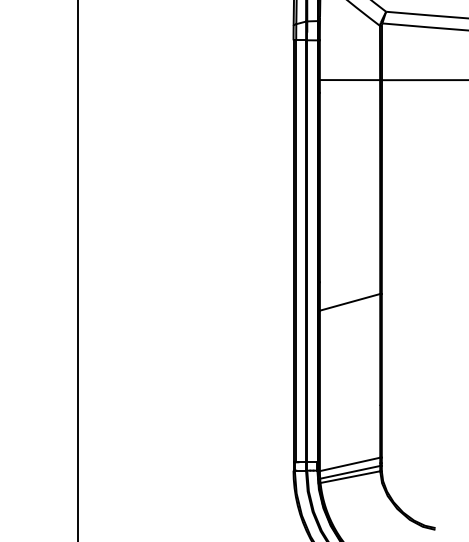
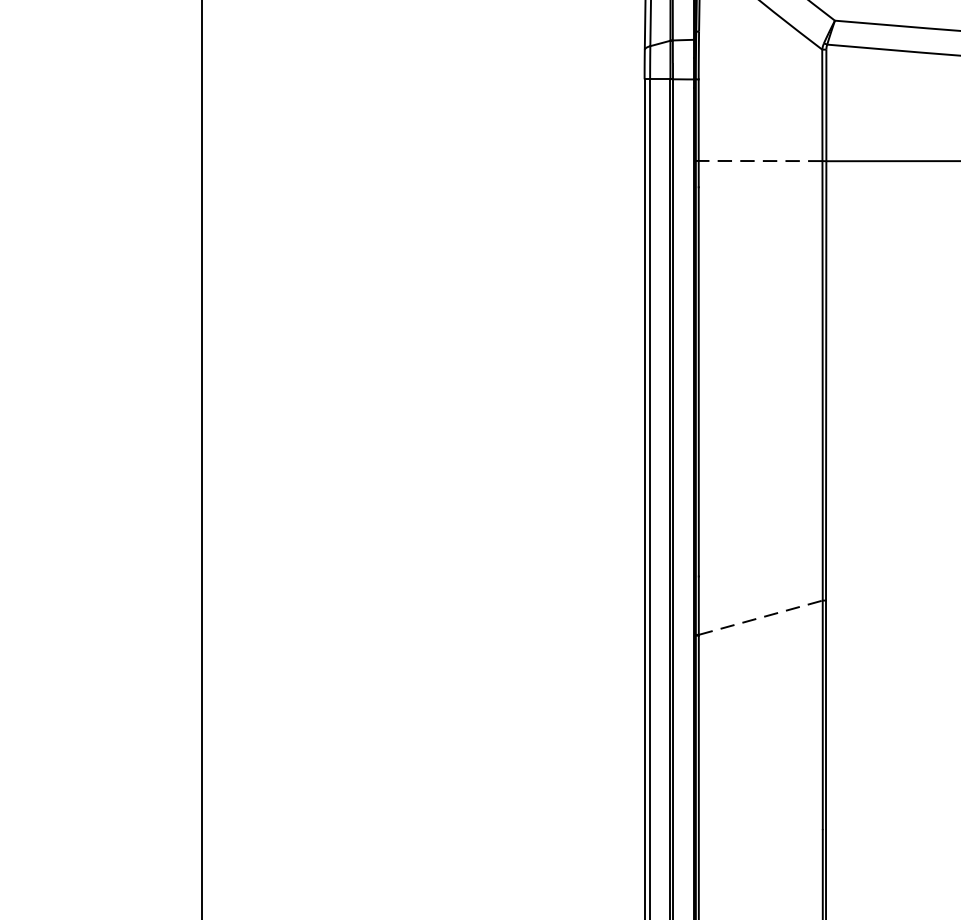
line: (349, 80) -> (759, 161), solid -> dashed
line: (350, 302) -> (761, 618), solid -> dashed

